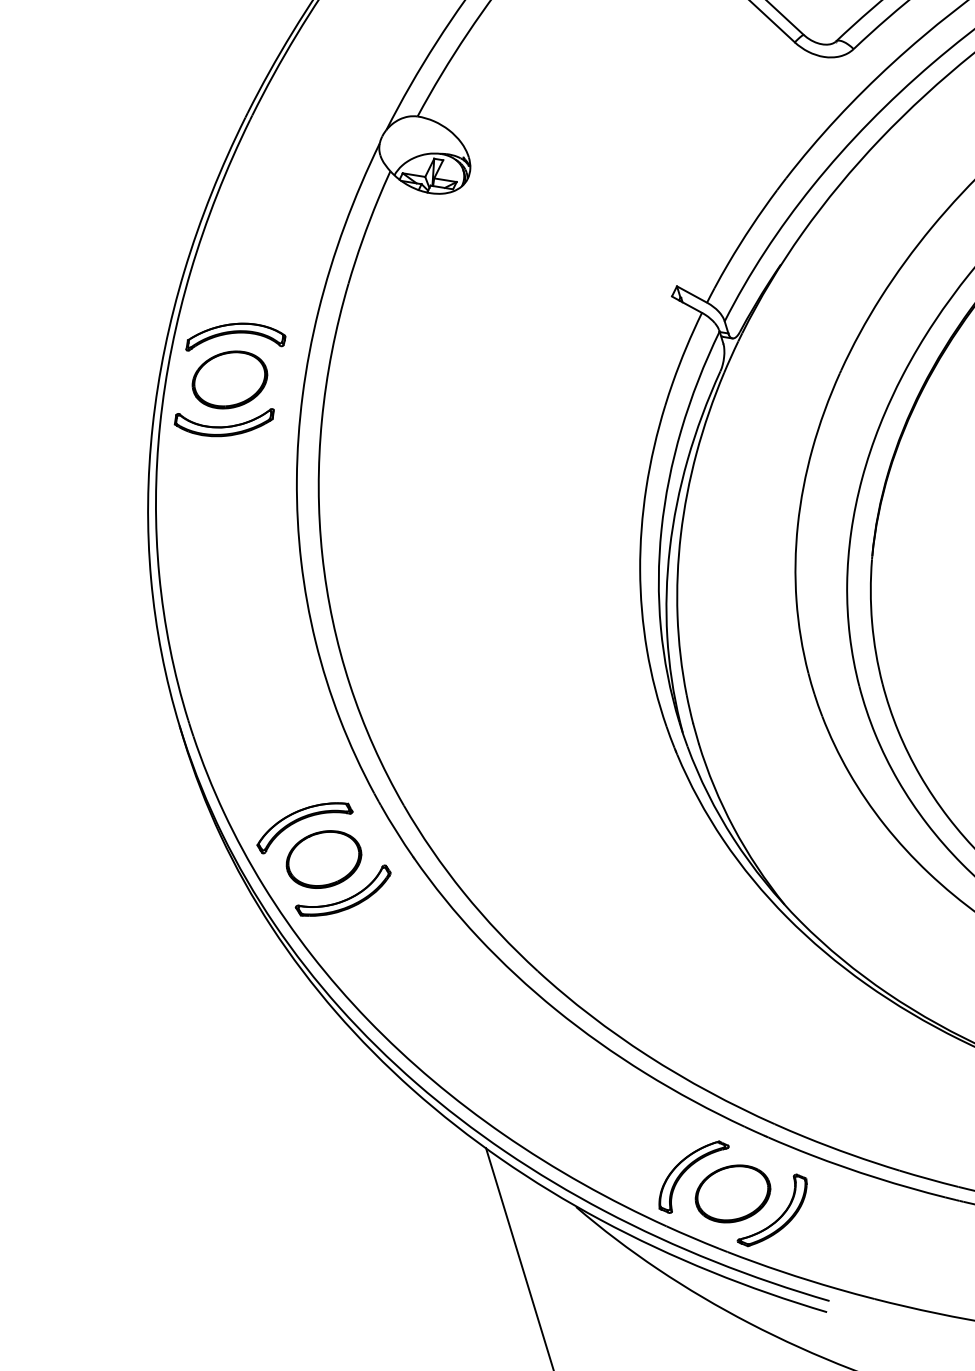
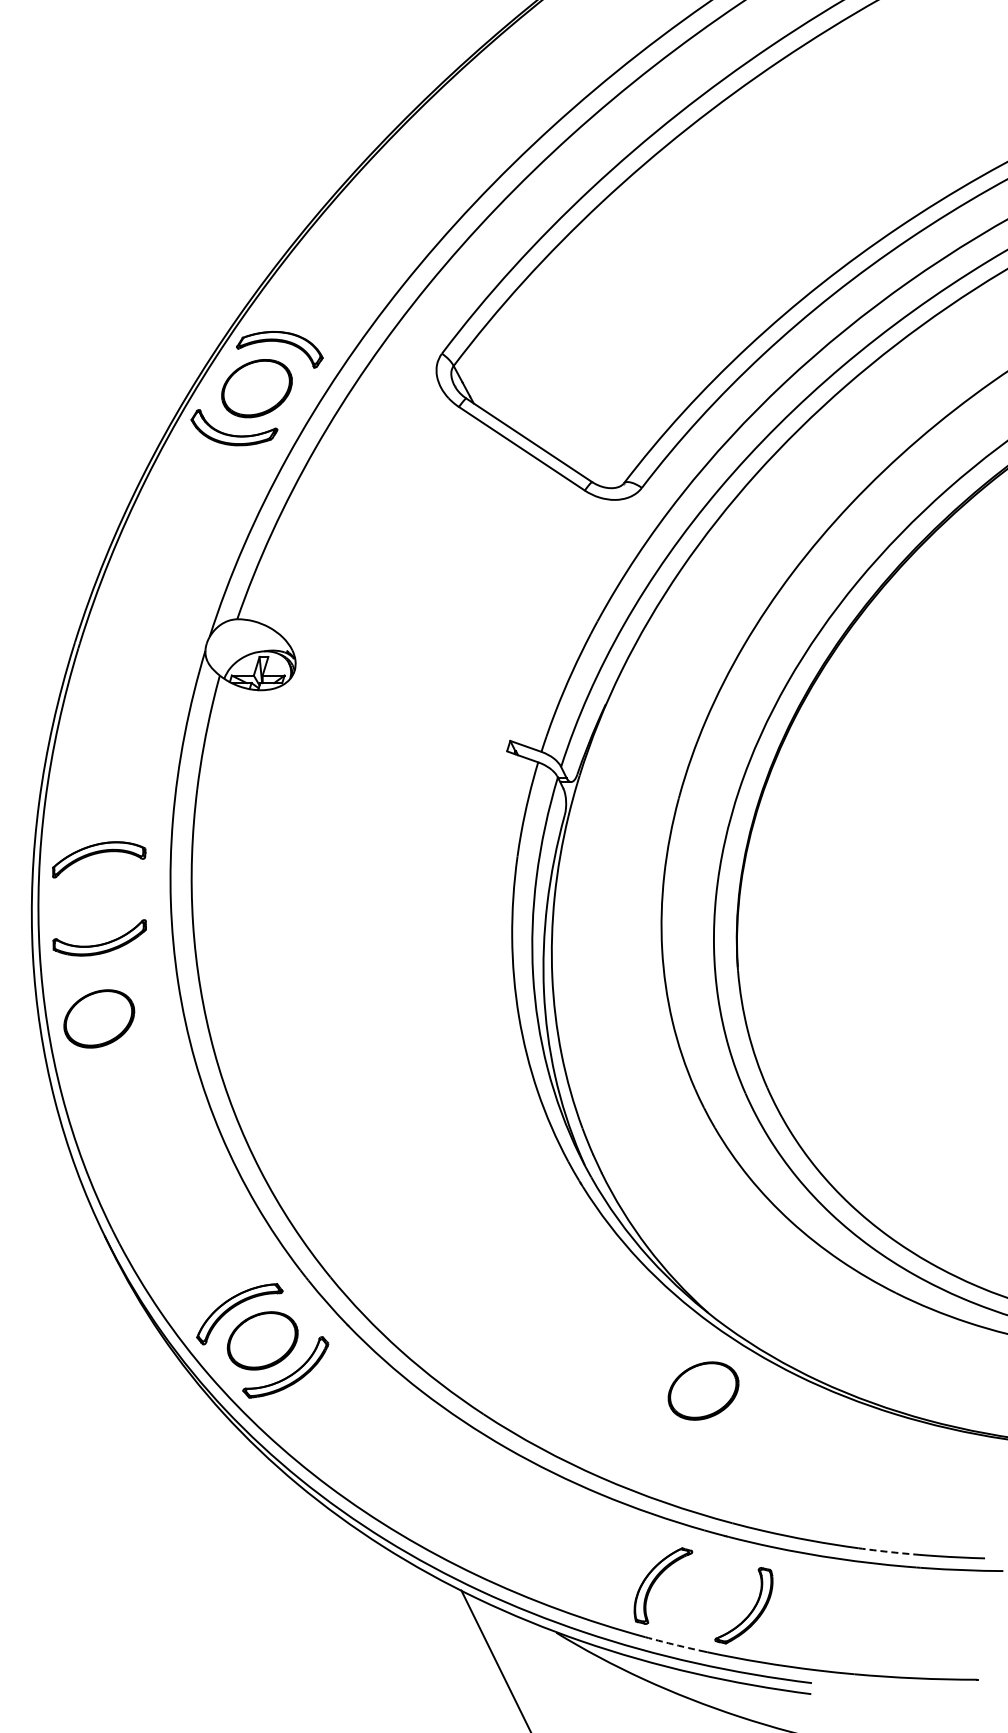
part: (230, 379) -> (99, 1018), moved
arc: (928, 1178) -> (887, 1551), solid -> dashed
part: (733, 1193) -> (703, 1390), moved
arc: (692, 1238) -> (671, 1644), solid -> dashed

